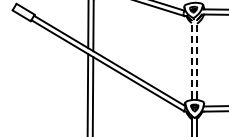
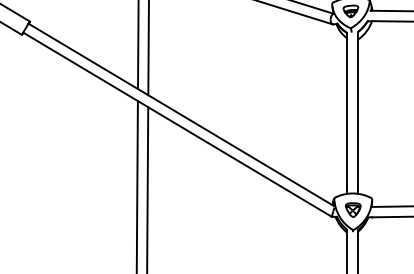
line: (191, 59) -> (346, 112), dashed -> solid
line: (197, 59) -> (358, 112), dashed -> solid

